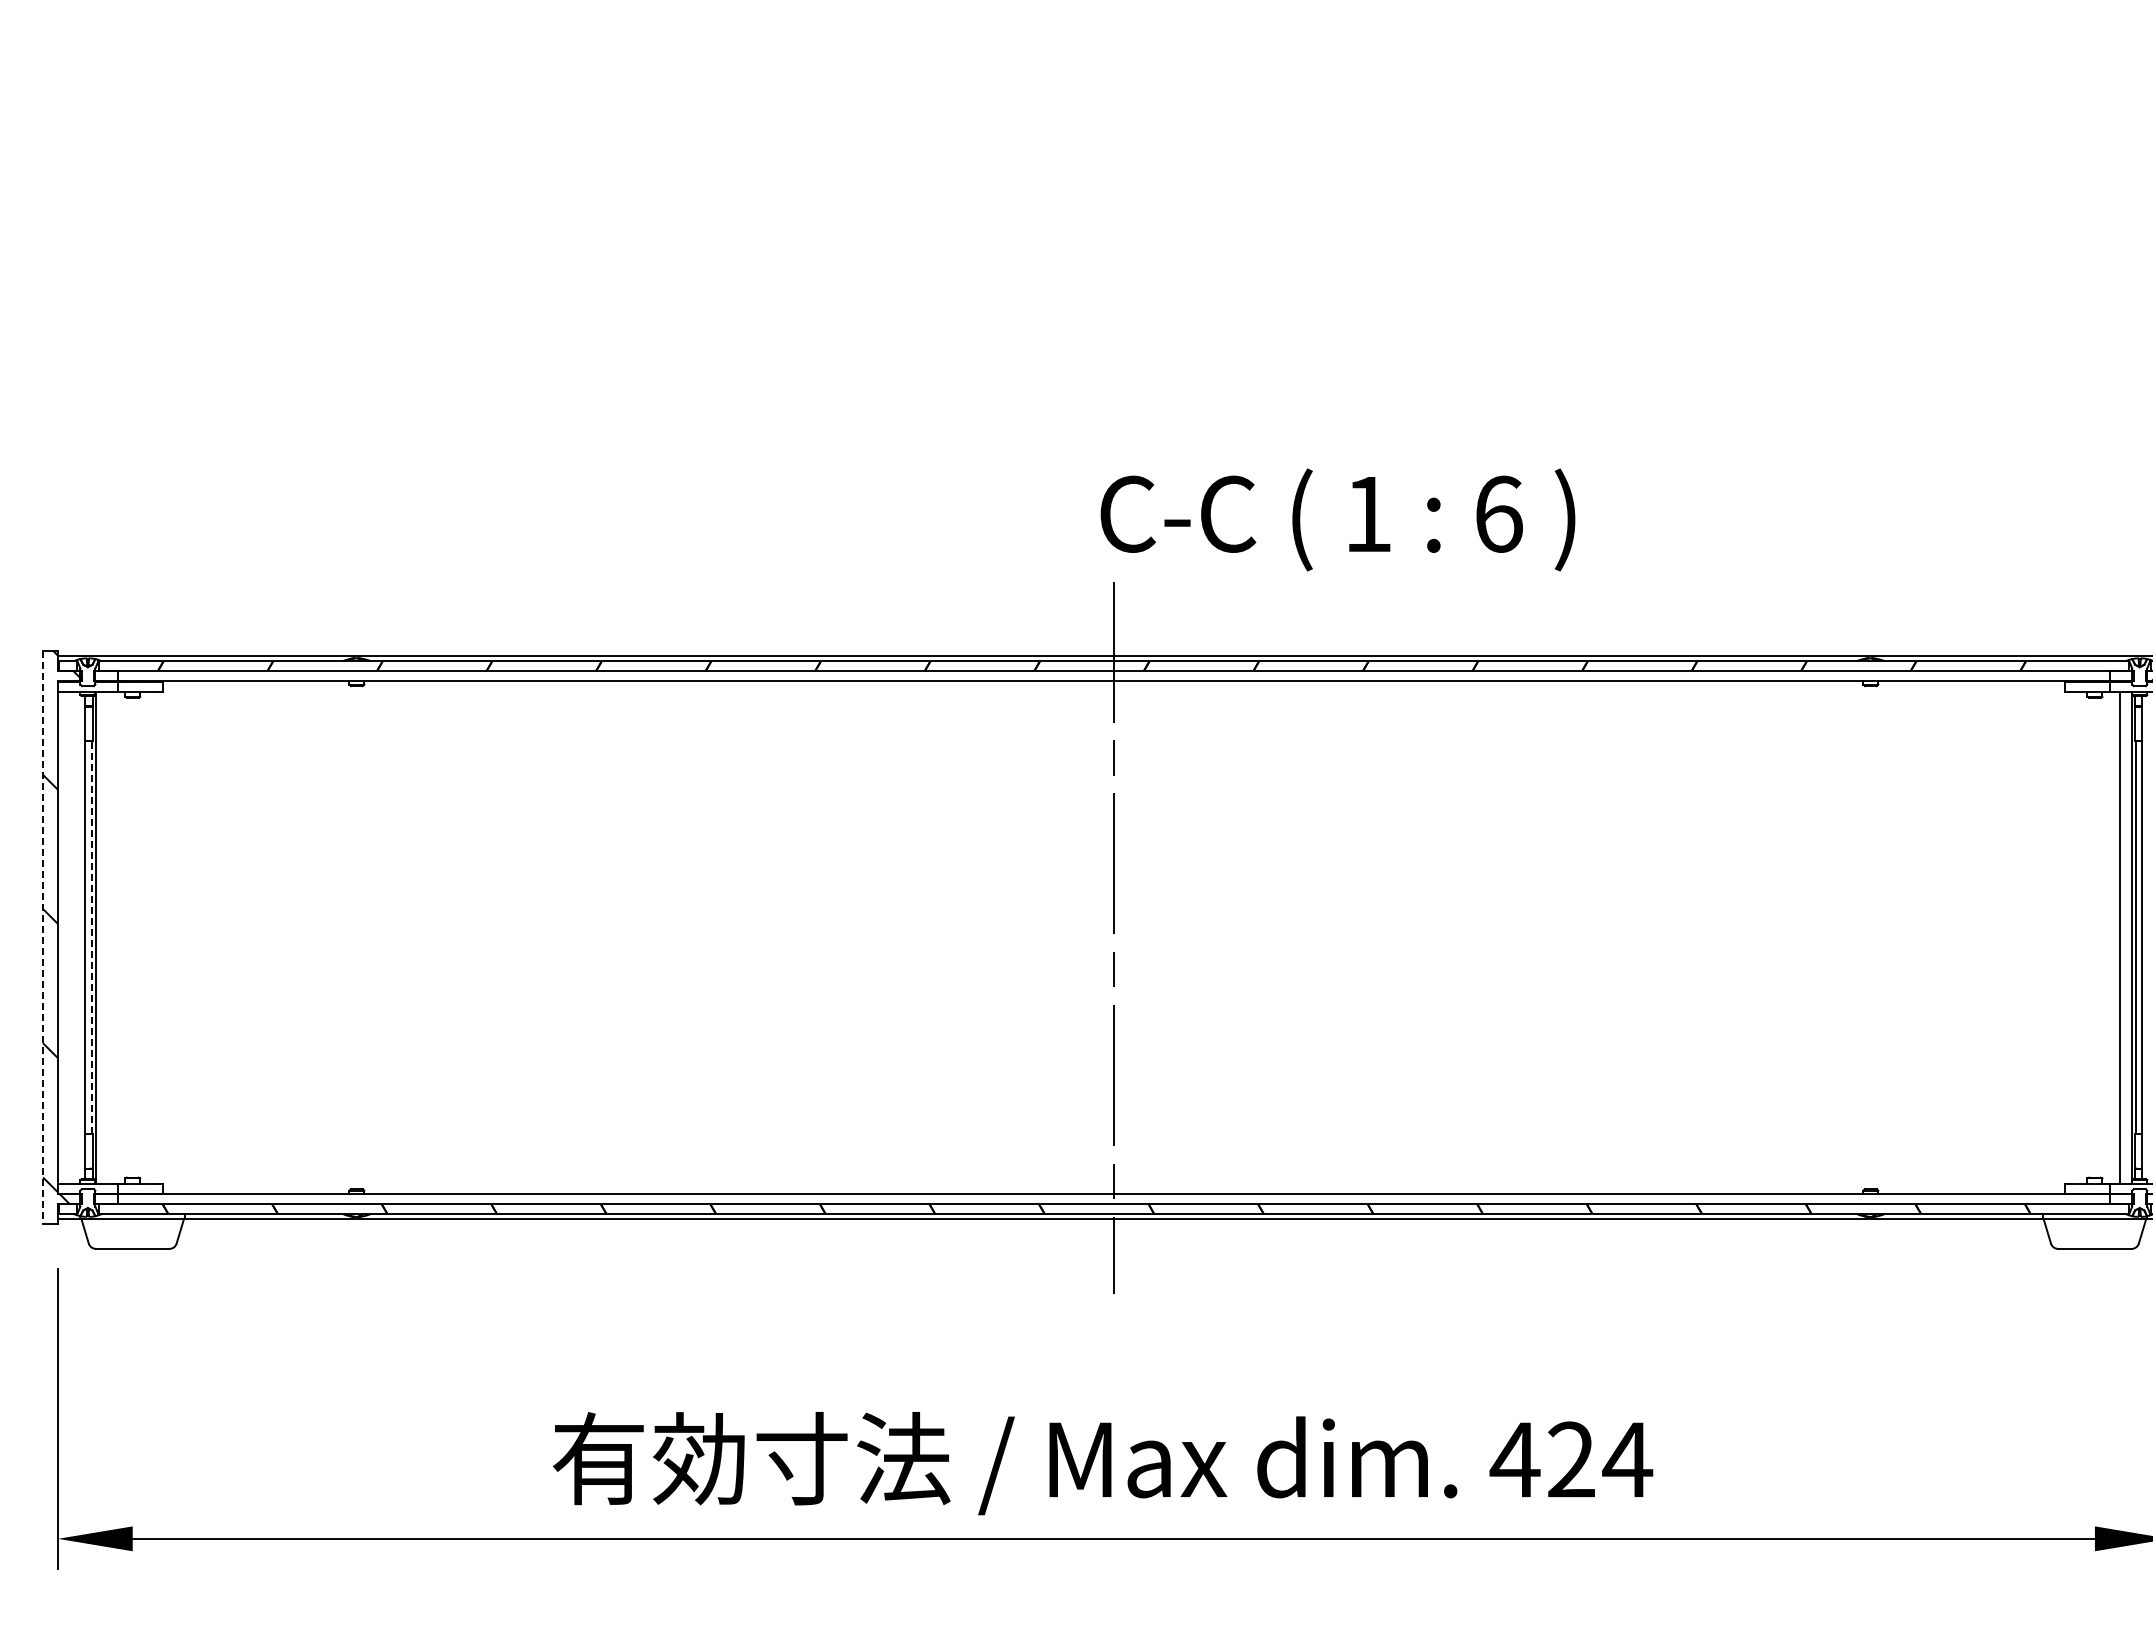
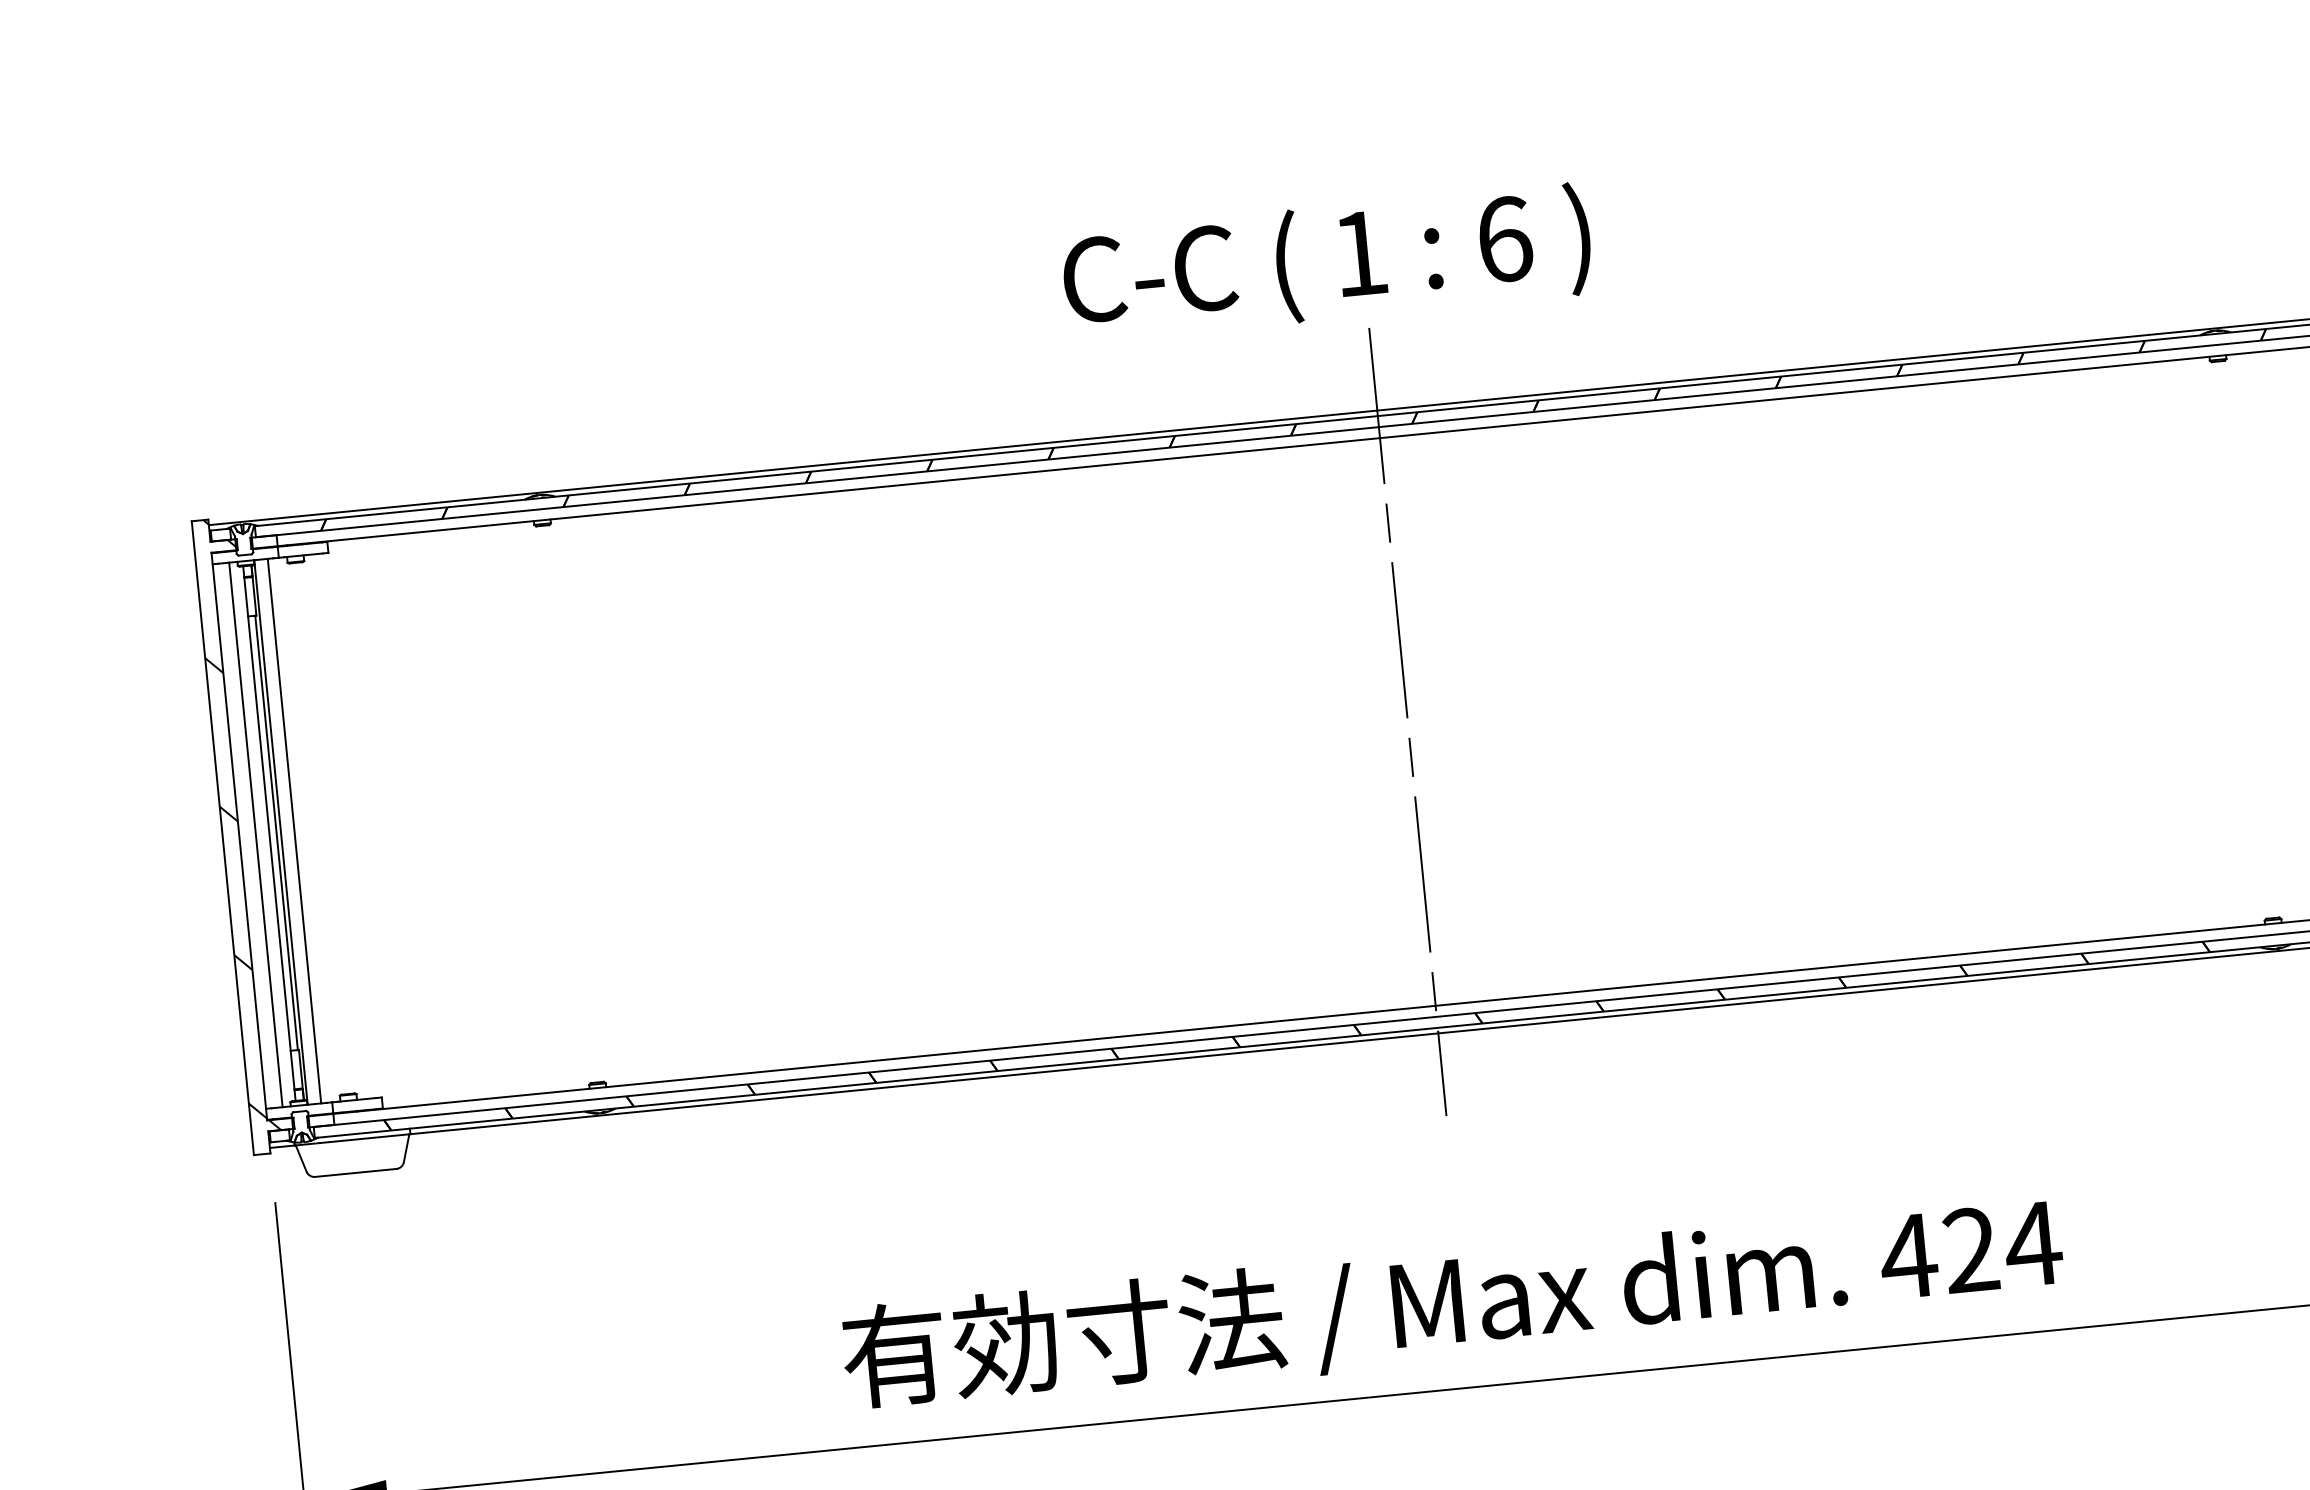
text: (1337, 519) -> (1326, 262), moved
line: (72, 937) -> (255, 834), added
line: (91, 937) -> (276, 832), dashed -> solid
line: (107, 937) -> (294, 831), added
line: (43, 938) -> (223, 839), dashed -> solid

